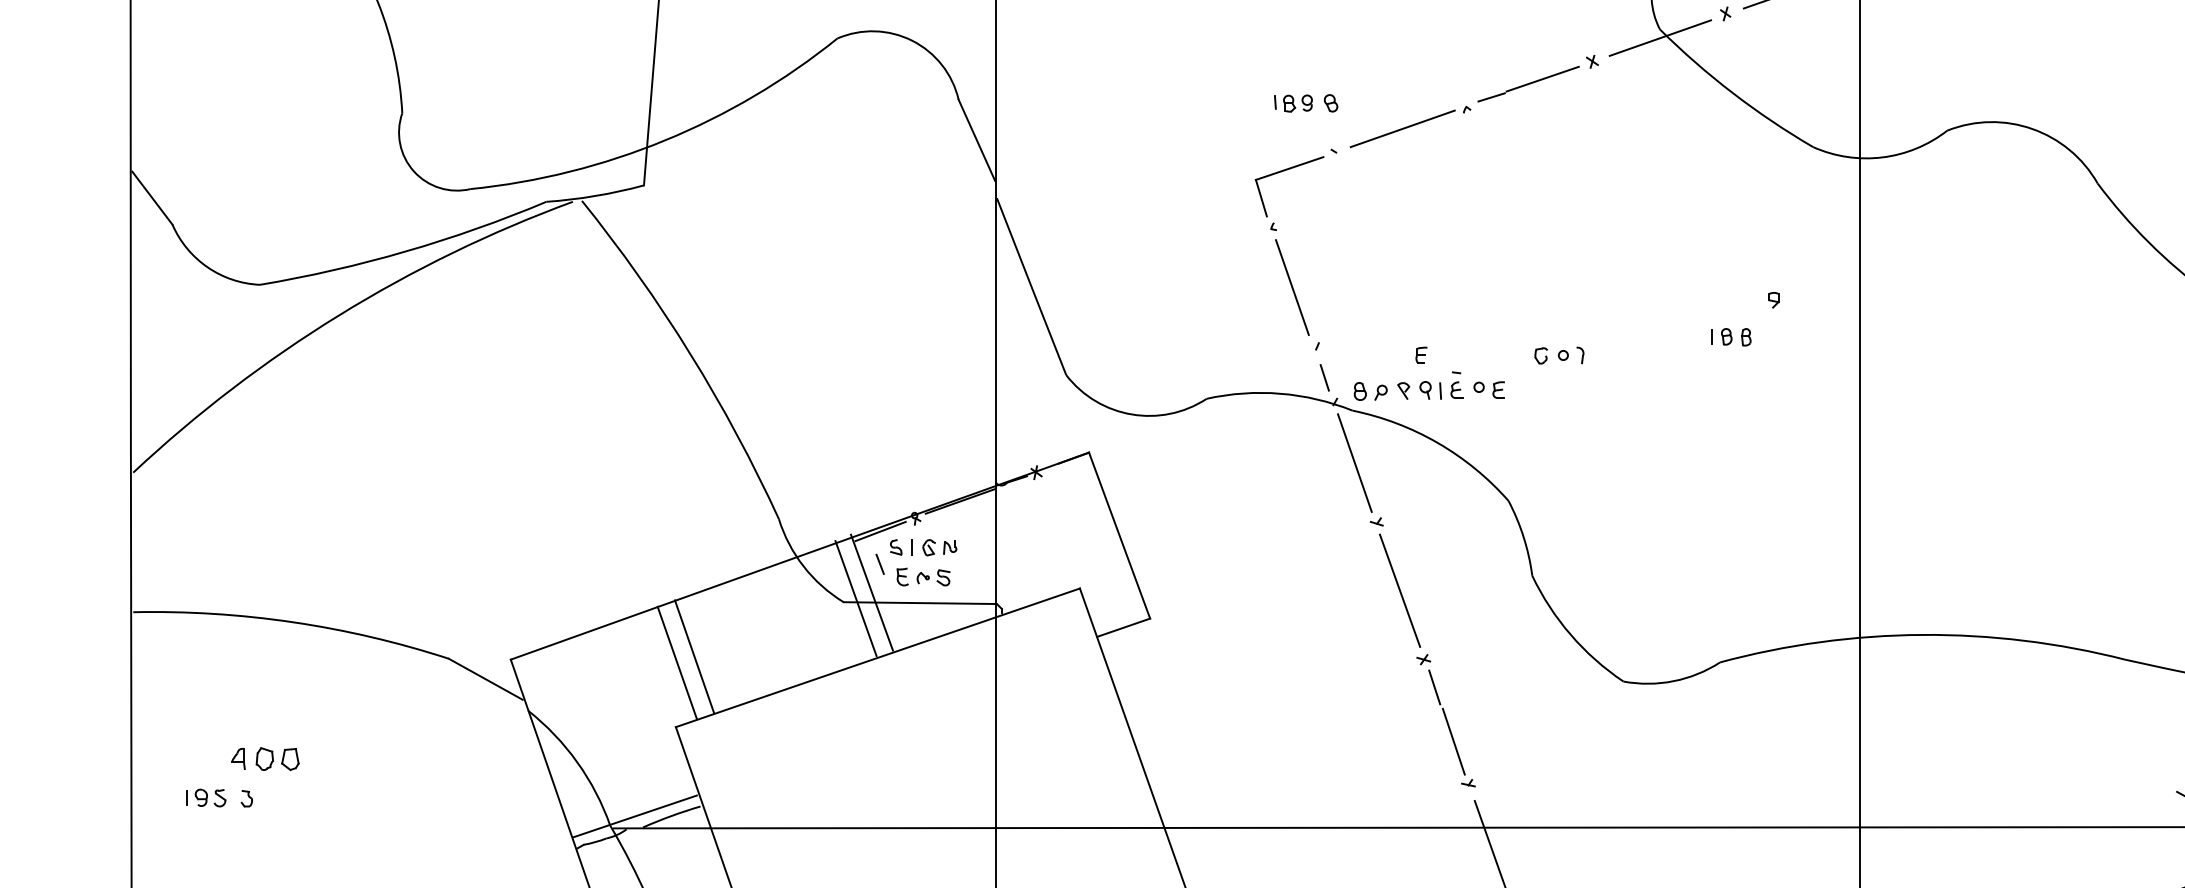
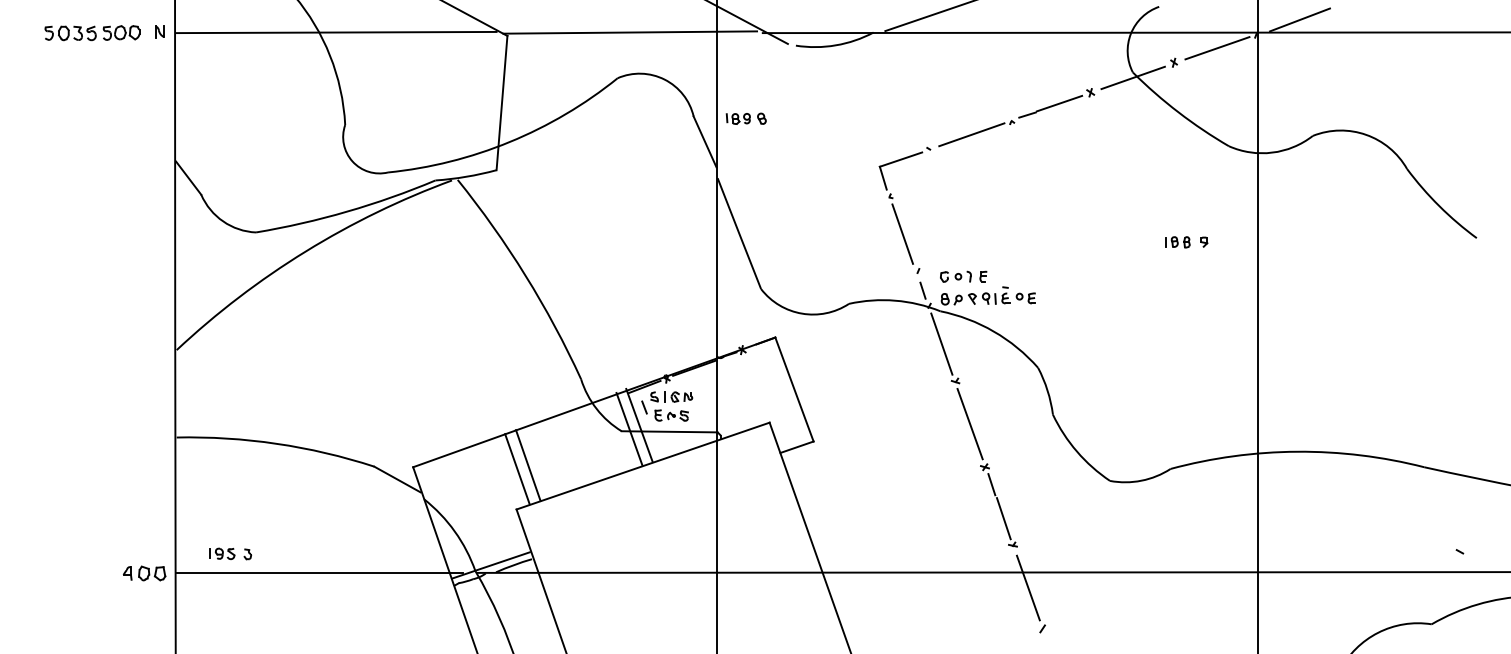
part: (1304, 102) -> (745, 118), moved
part: (1731, 337) -> (1177, 242), moved
part: (1558, 355) -> (955, 276), moved
part: (265, 759) -> (144, 573), moved
line: (361, 829) -> (319, 573), added

